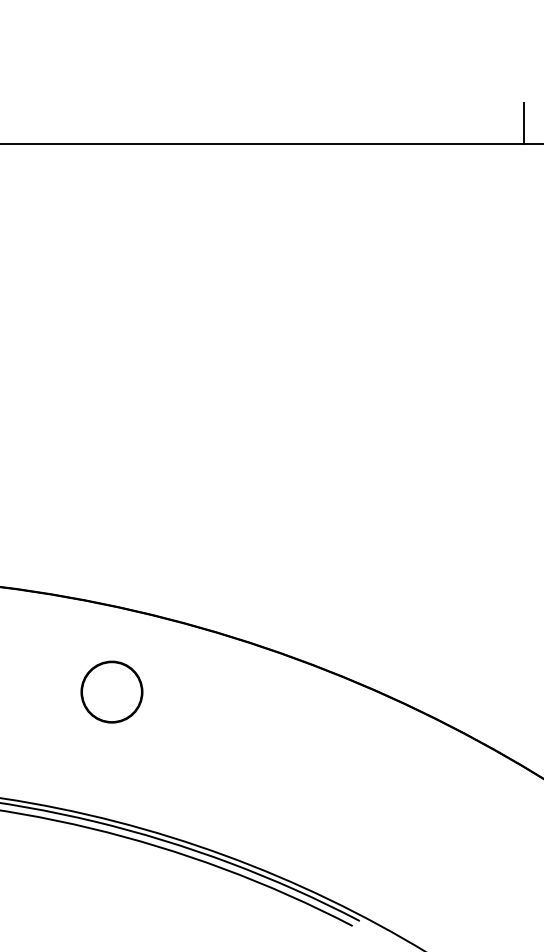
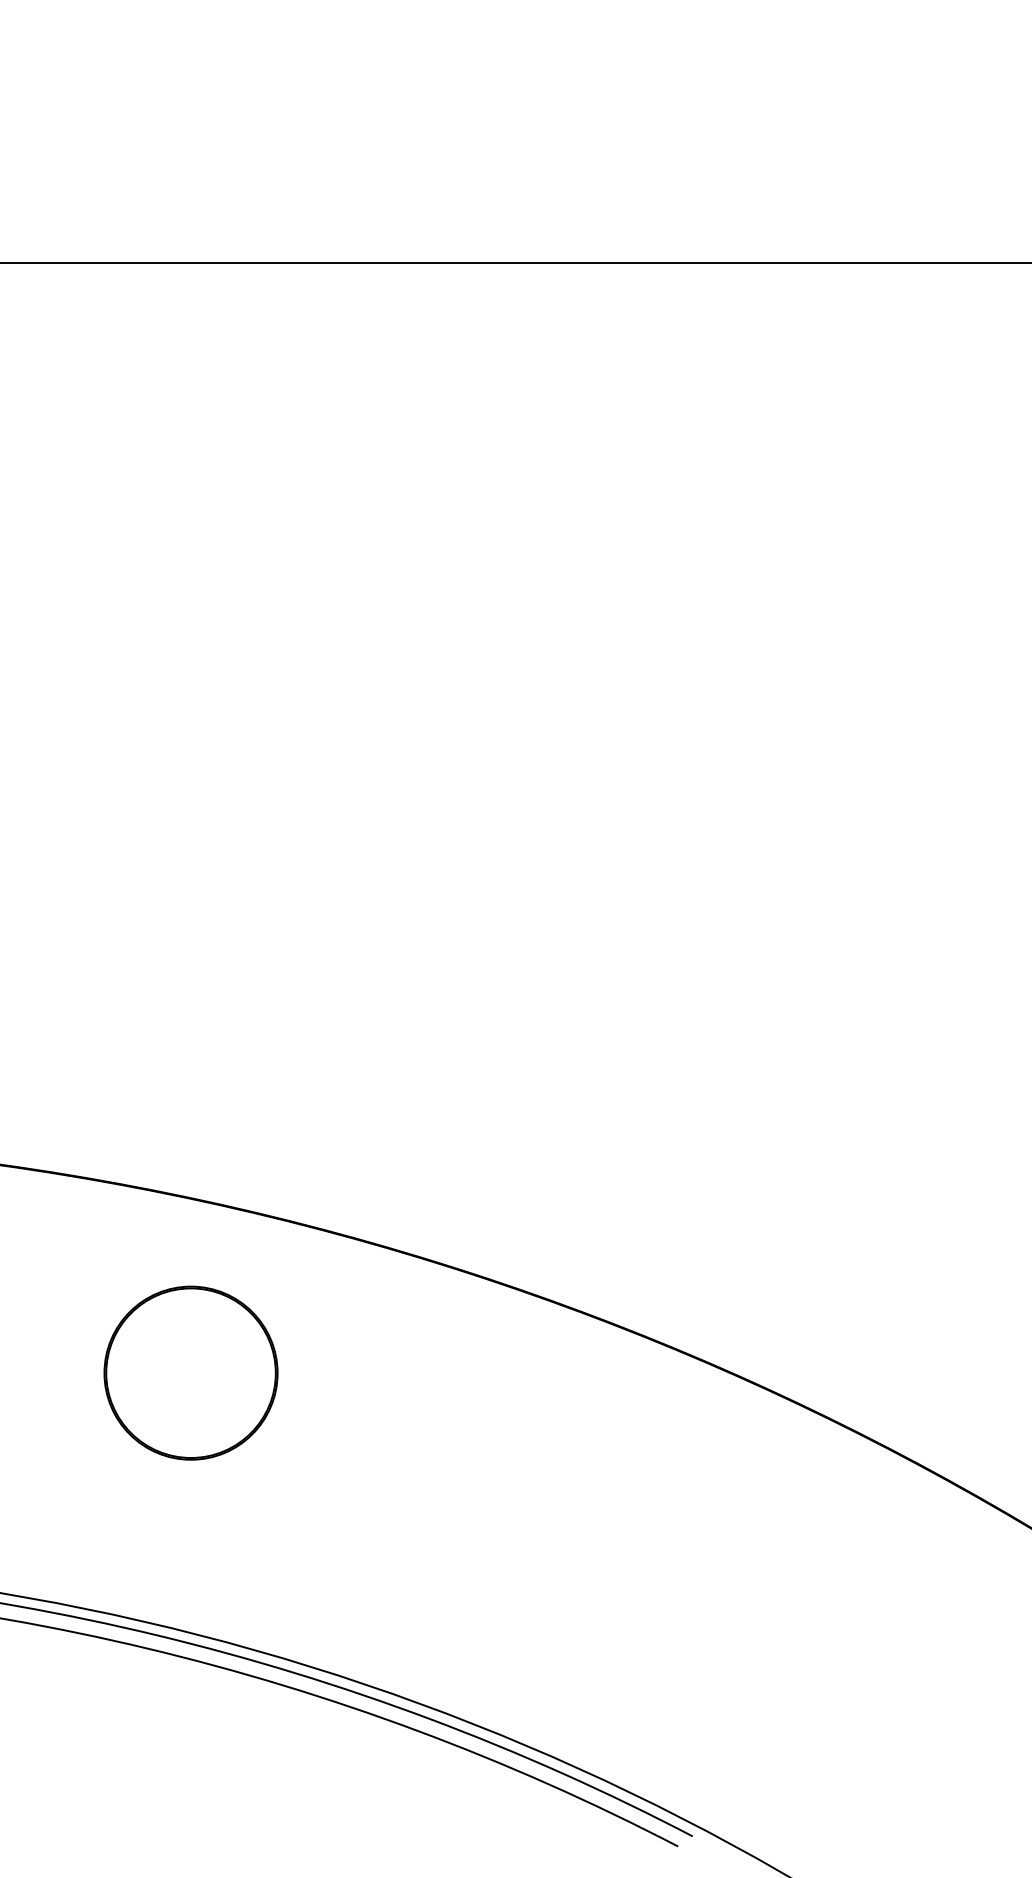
line: (524, 123) -> (1026, 222), removed
circle: (111, 691) -> (190, 1371), size x1.4

